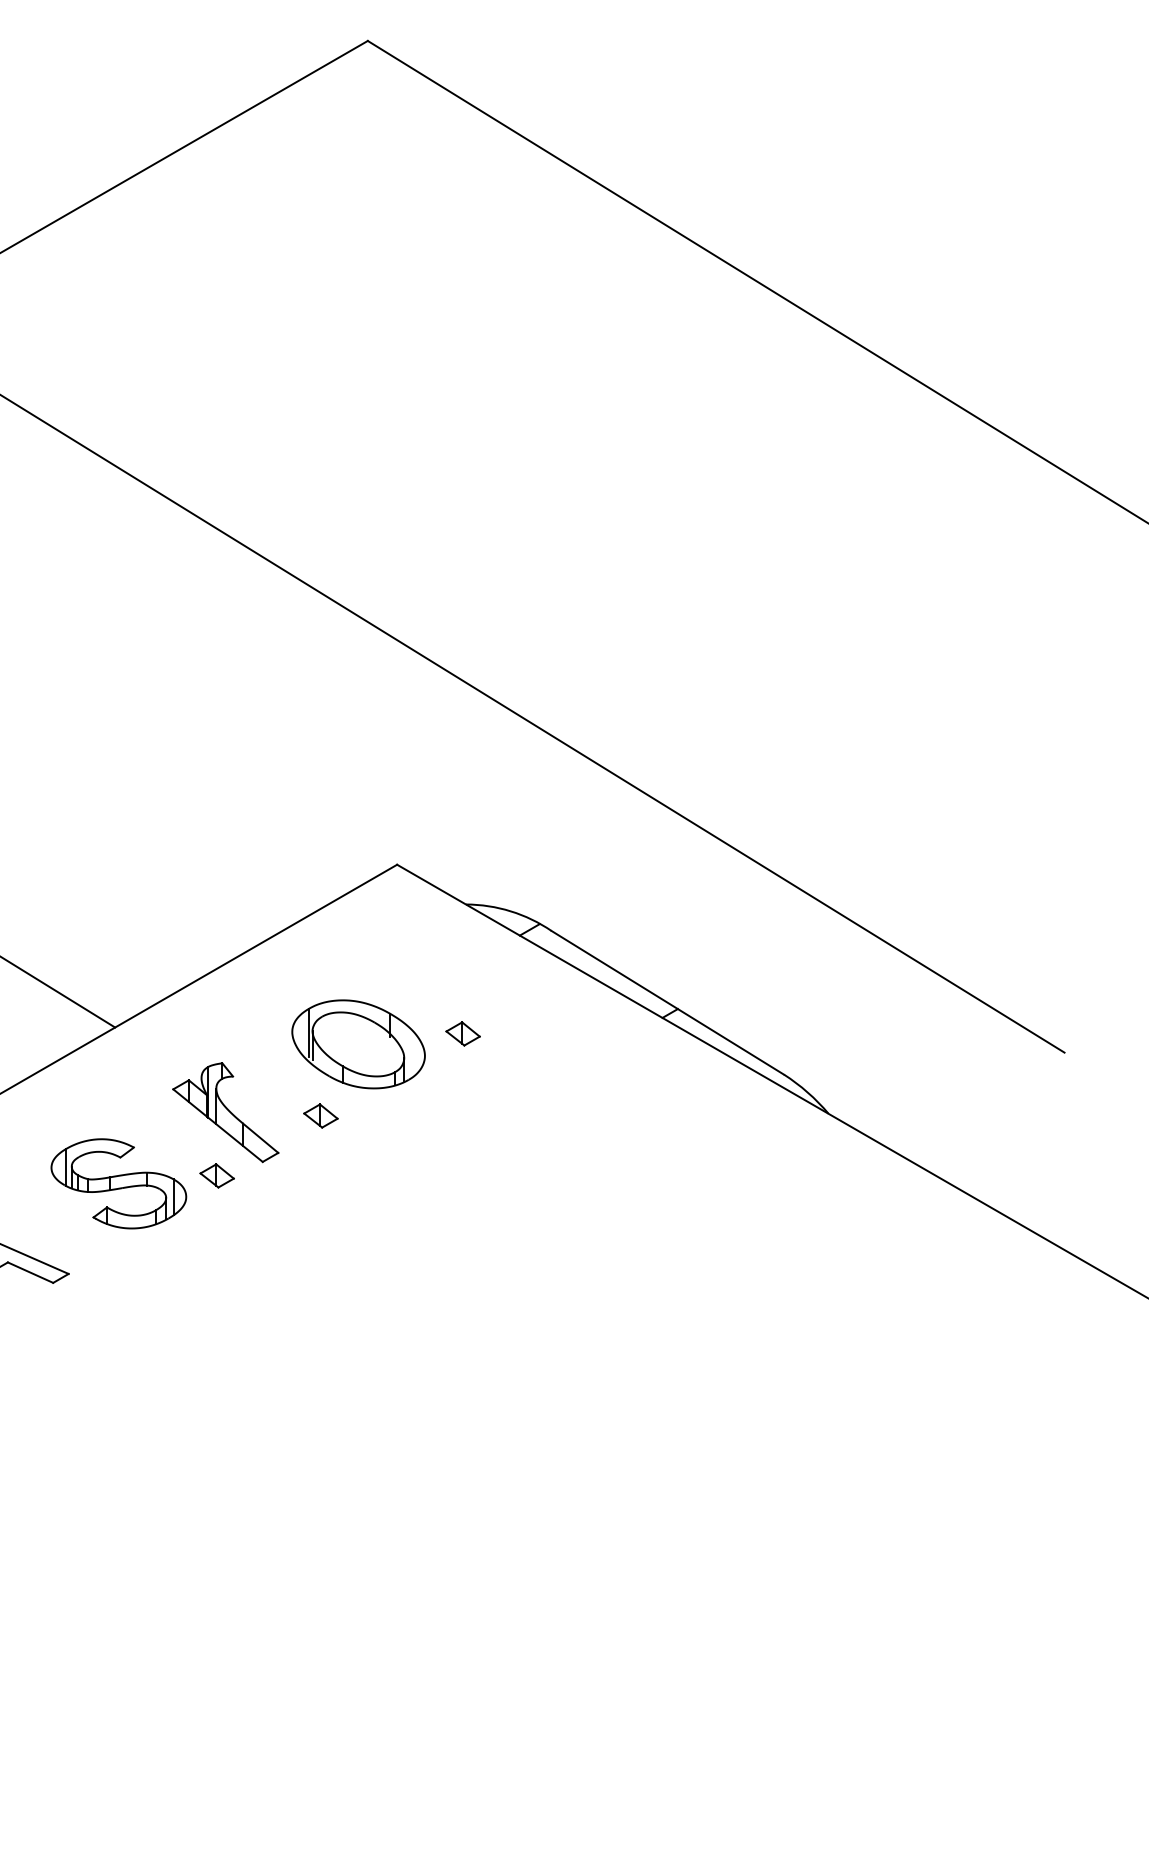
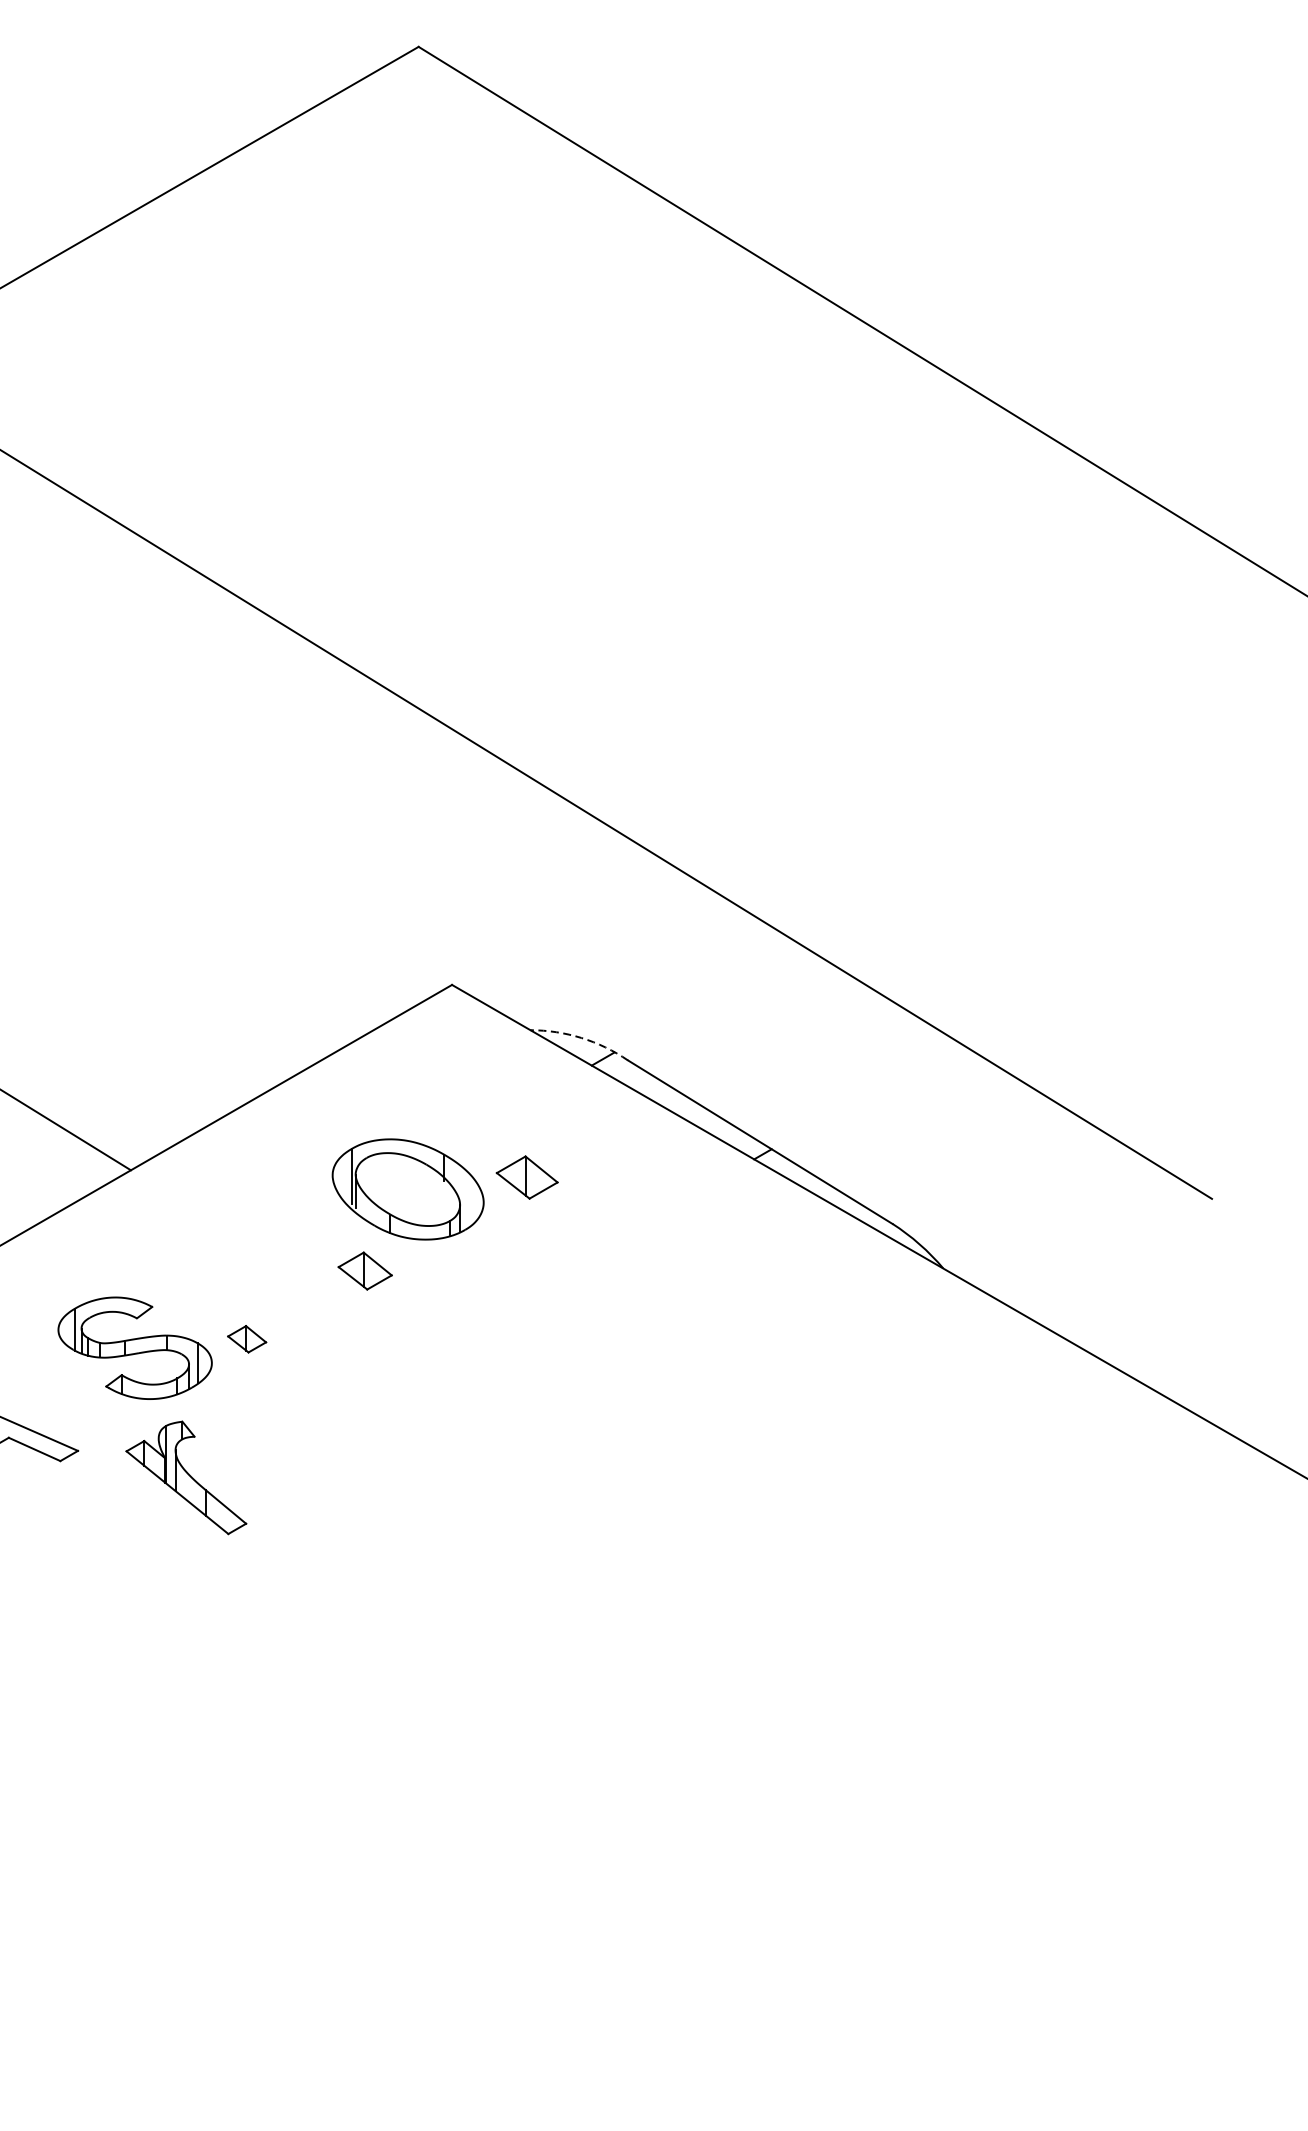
arc: (510, 911) -> (581, 1038), solid -> dashed
part: (462, 1033) -> (526, 1177), size x1.6
part: (225, 1112) -> (185, 1477), moved
part: (320, 1115) -> (364, 1270), size x1.4

